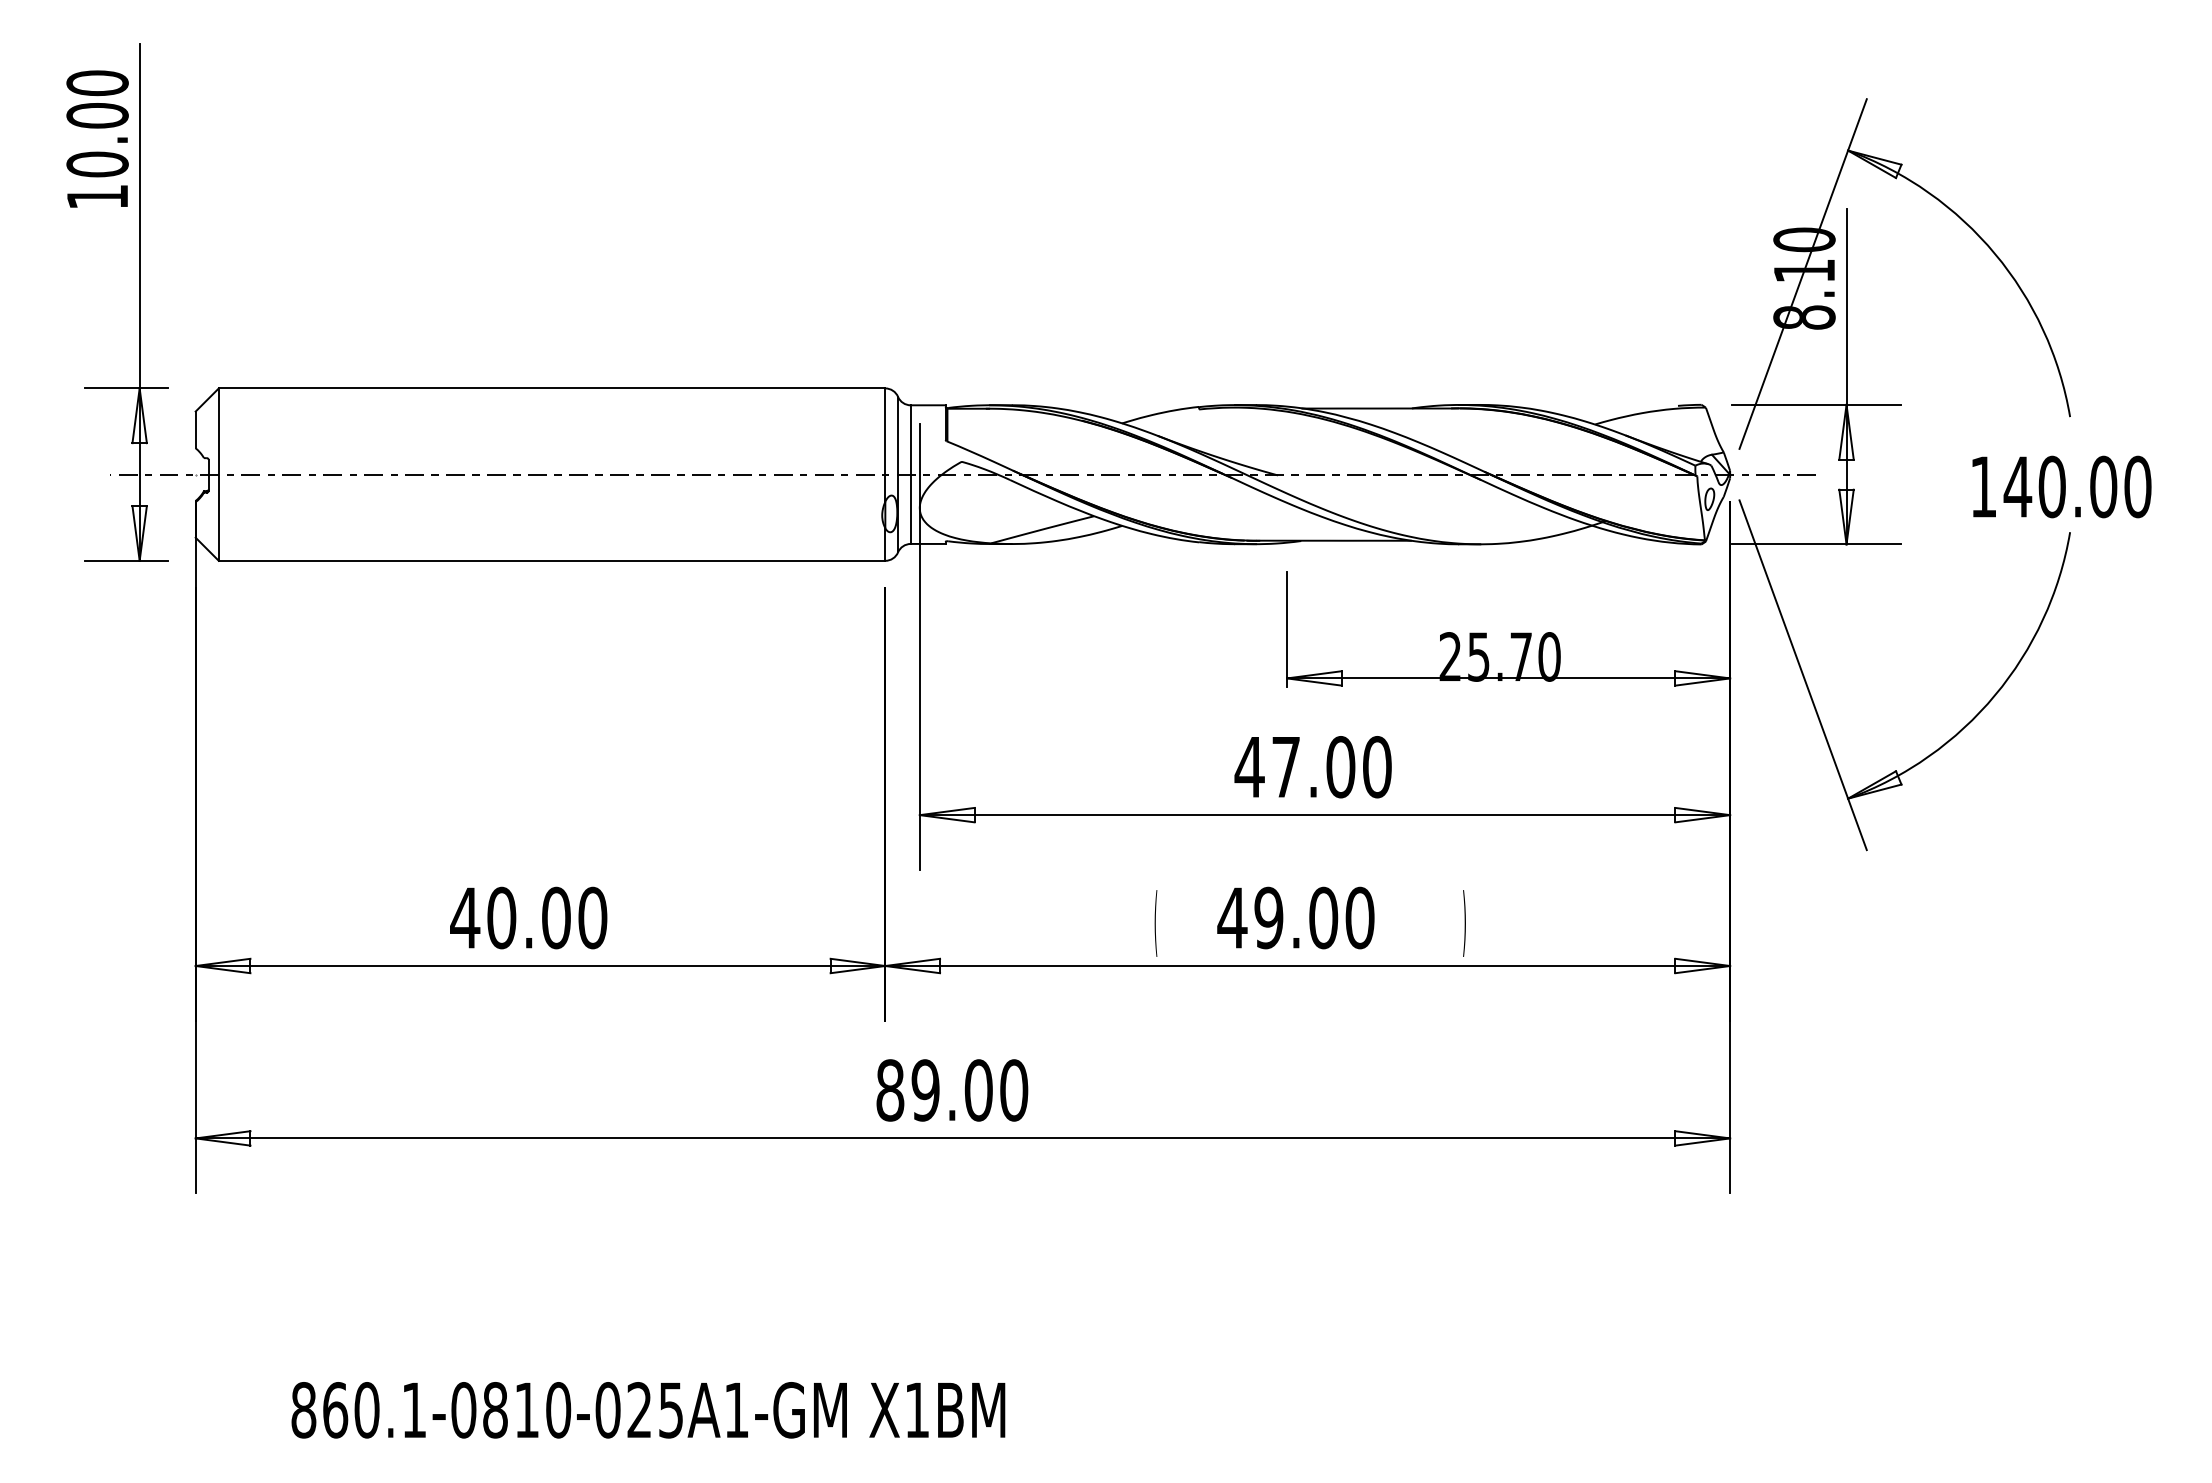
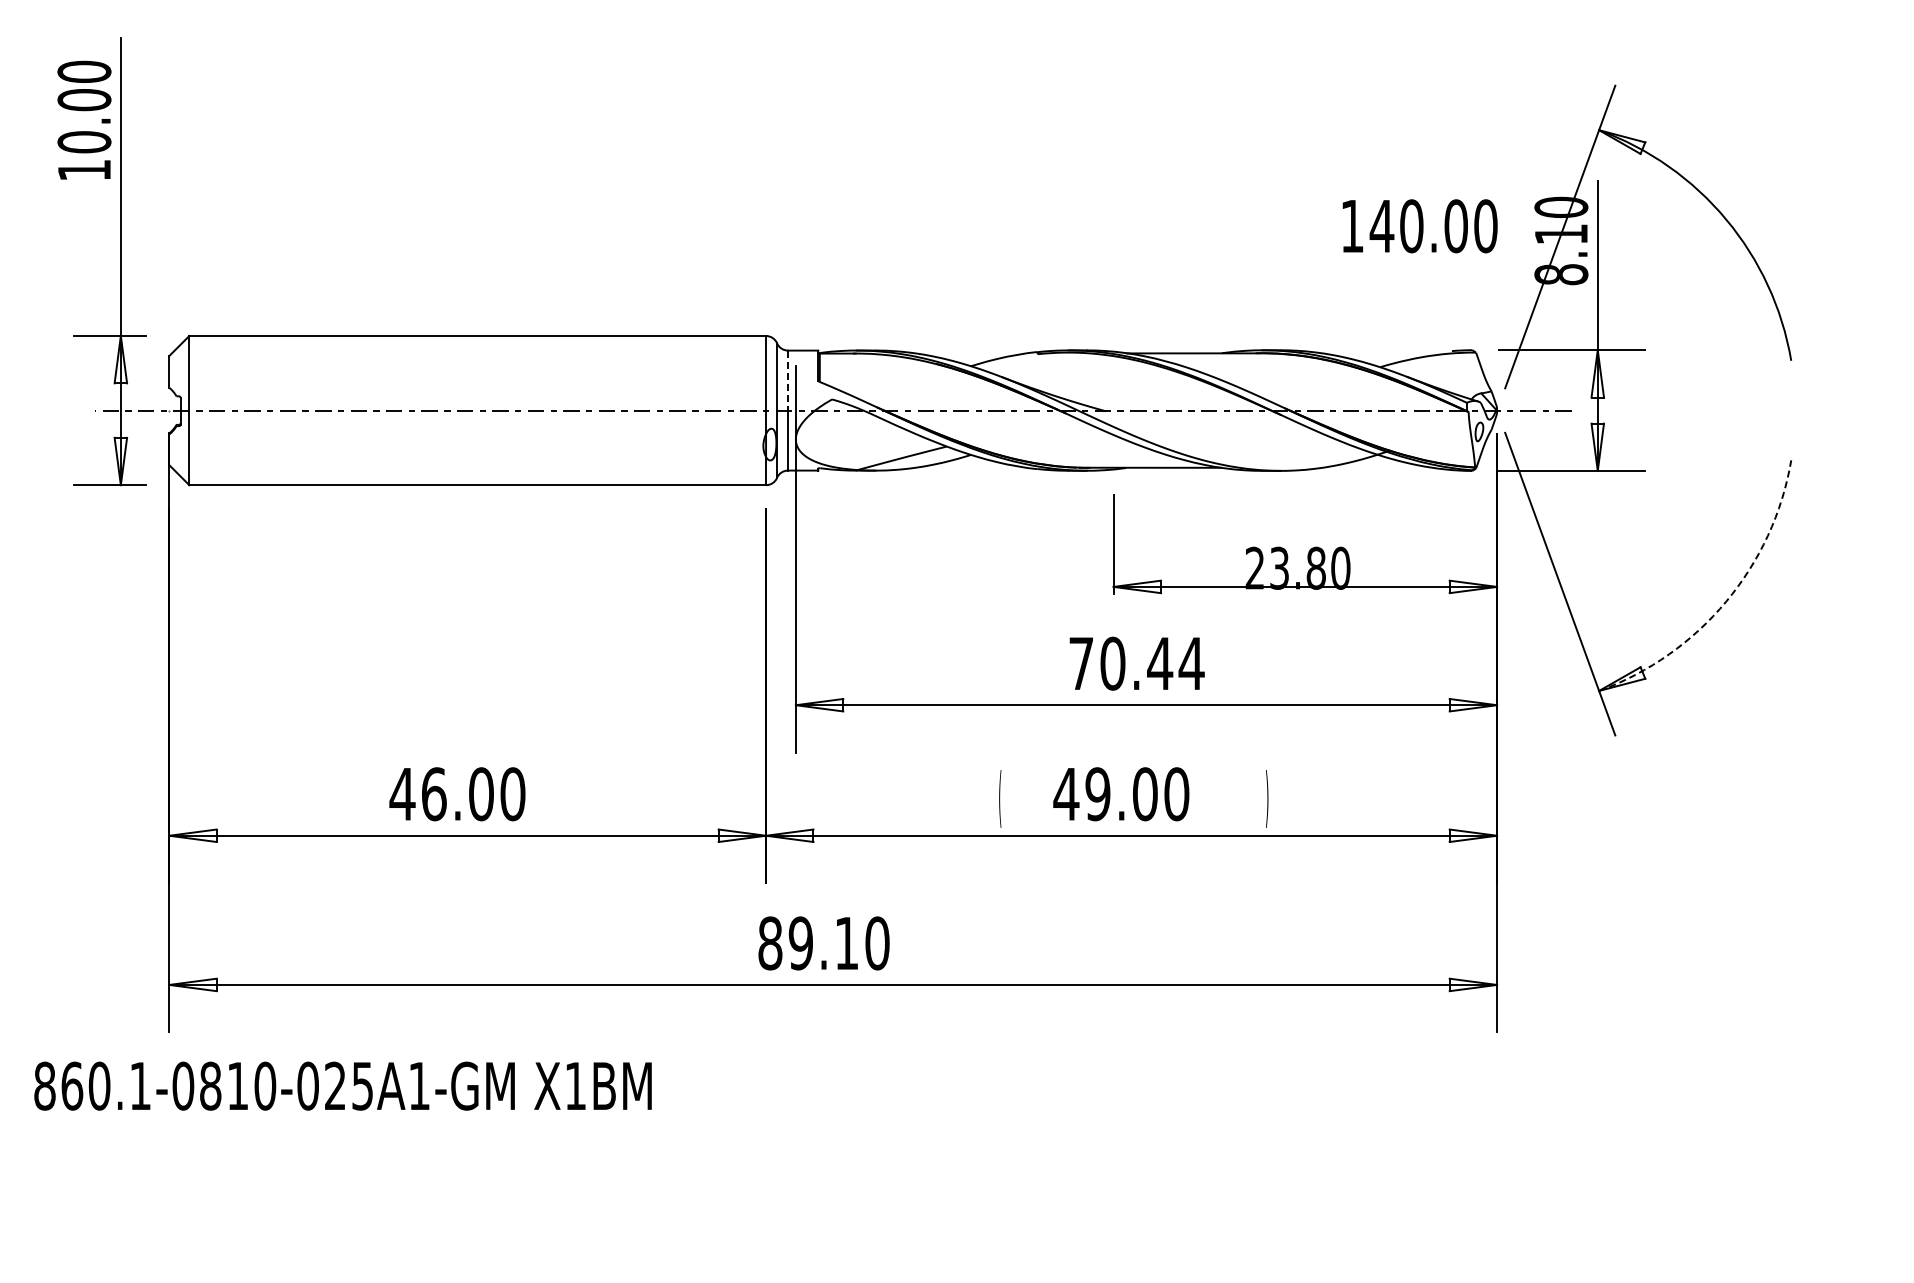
line: (911, 439) -> (788, 380), solid -> dashed
text: (2061, 487) -> (1419, 226), moved
text: (1499, 655) -> (1297, 567), 25.70 -> 23.80
arc: (1995, 695) -> (1726, 601), solid -> dashed
text: (1313, 766) -> (1136, 663), 47.00 -> 70.44
text: (500, 918) -> (433, 794), 40.00 -> 46.00
text: (978, 1090) -> (846, 943), 89.00 -> 89.10
text: (647, 1409) -> (342, 1085), moved

